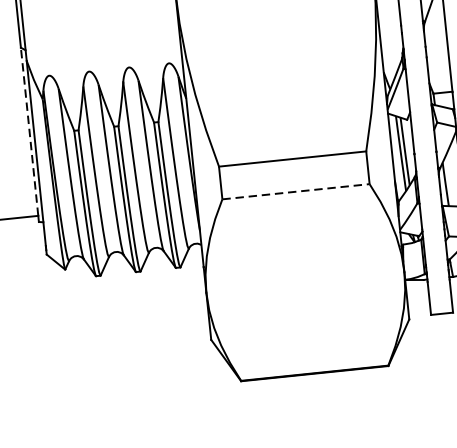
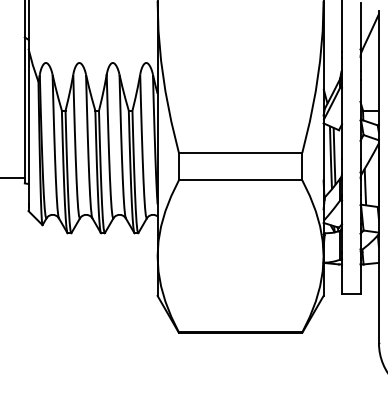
line: (29, 131) -> (24, 107), dashed -> solid
line: (295, 191) -> (240, 180), dashed -> solid

